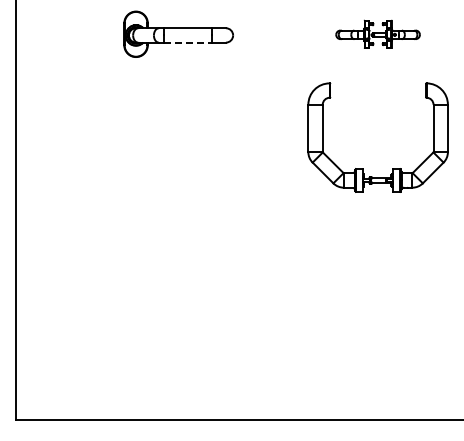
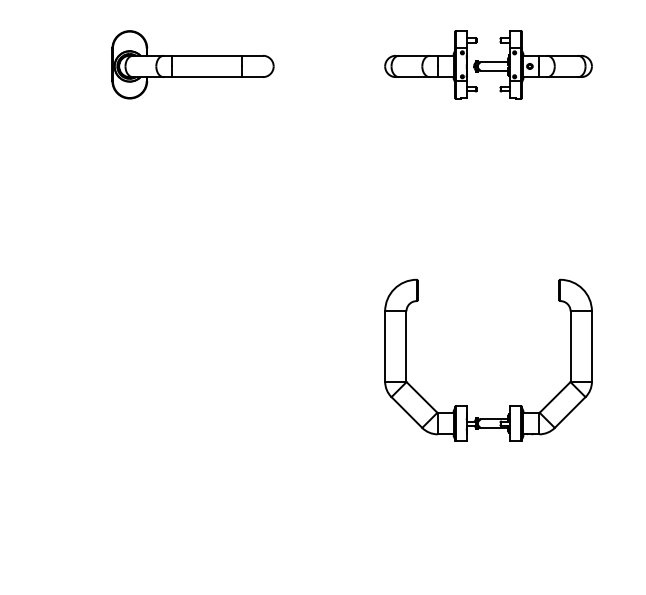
part: (377, 33) -> (487, 63), size x1.67
line: (188, 42) -> (207, 76), dashed -> solid
part: (363, 168) -> (466, 405), moved

